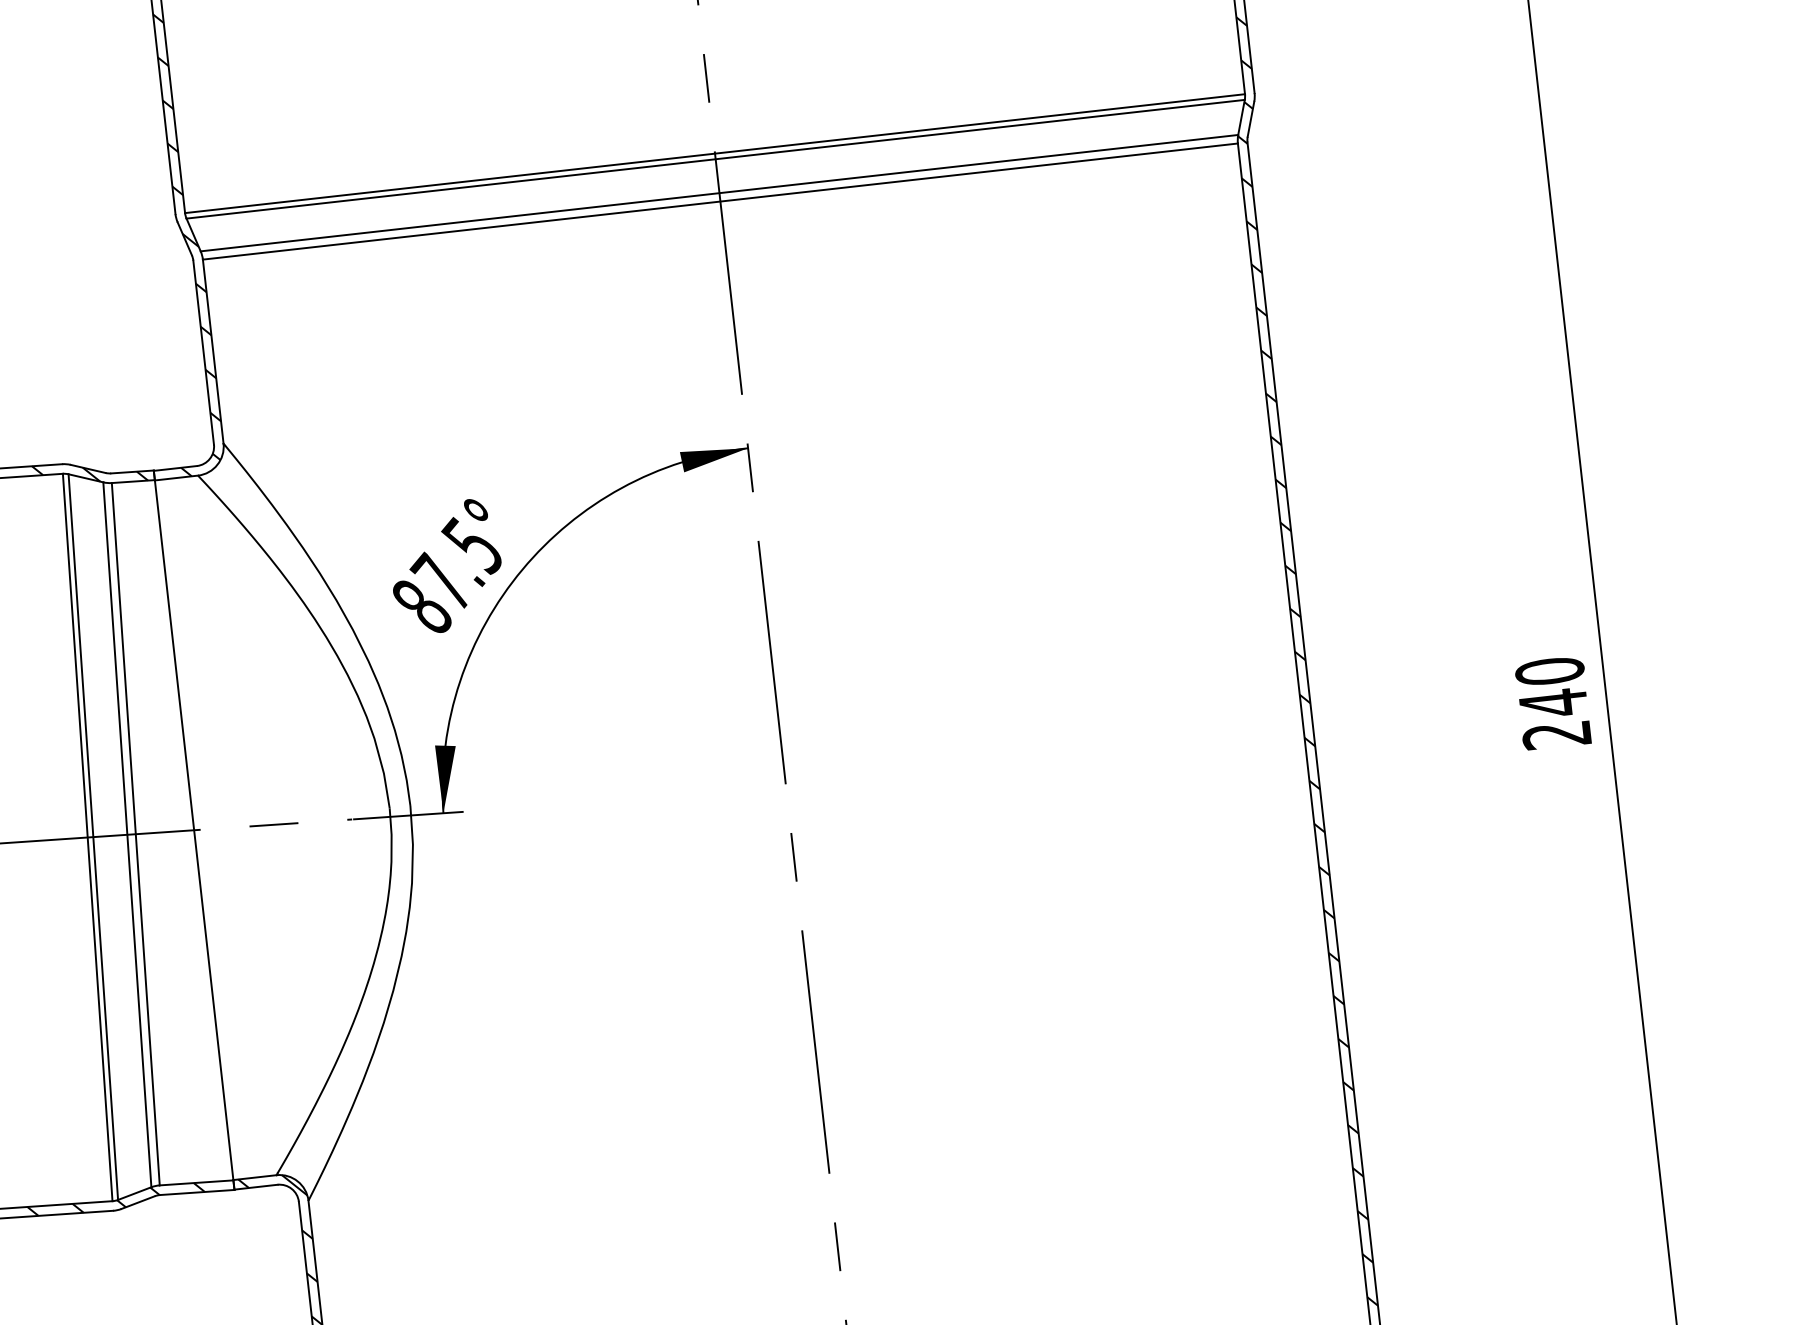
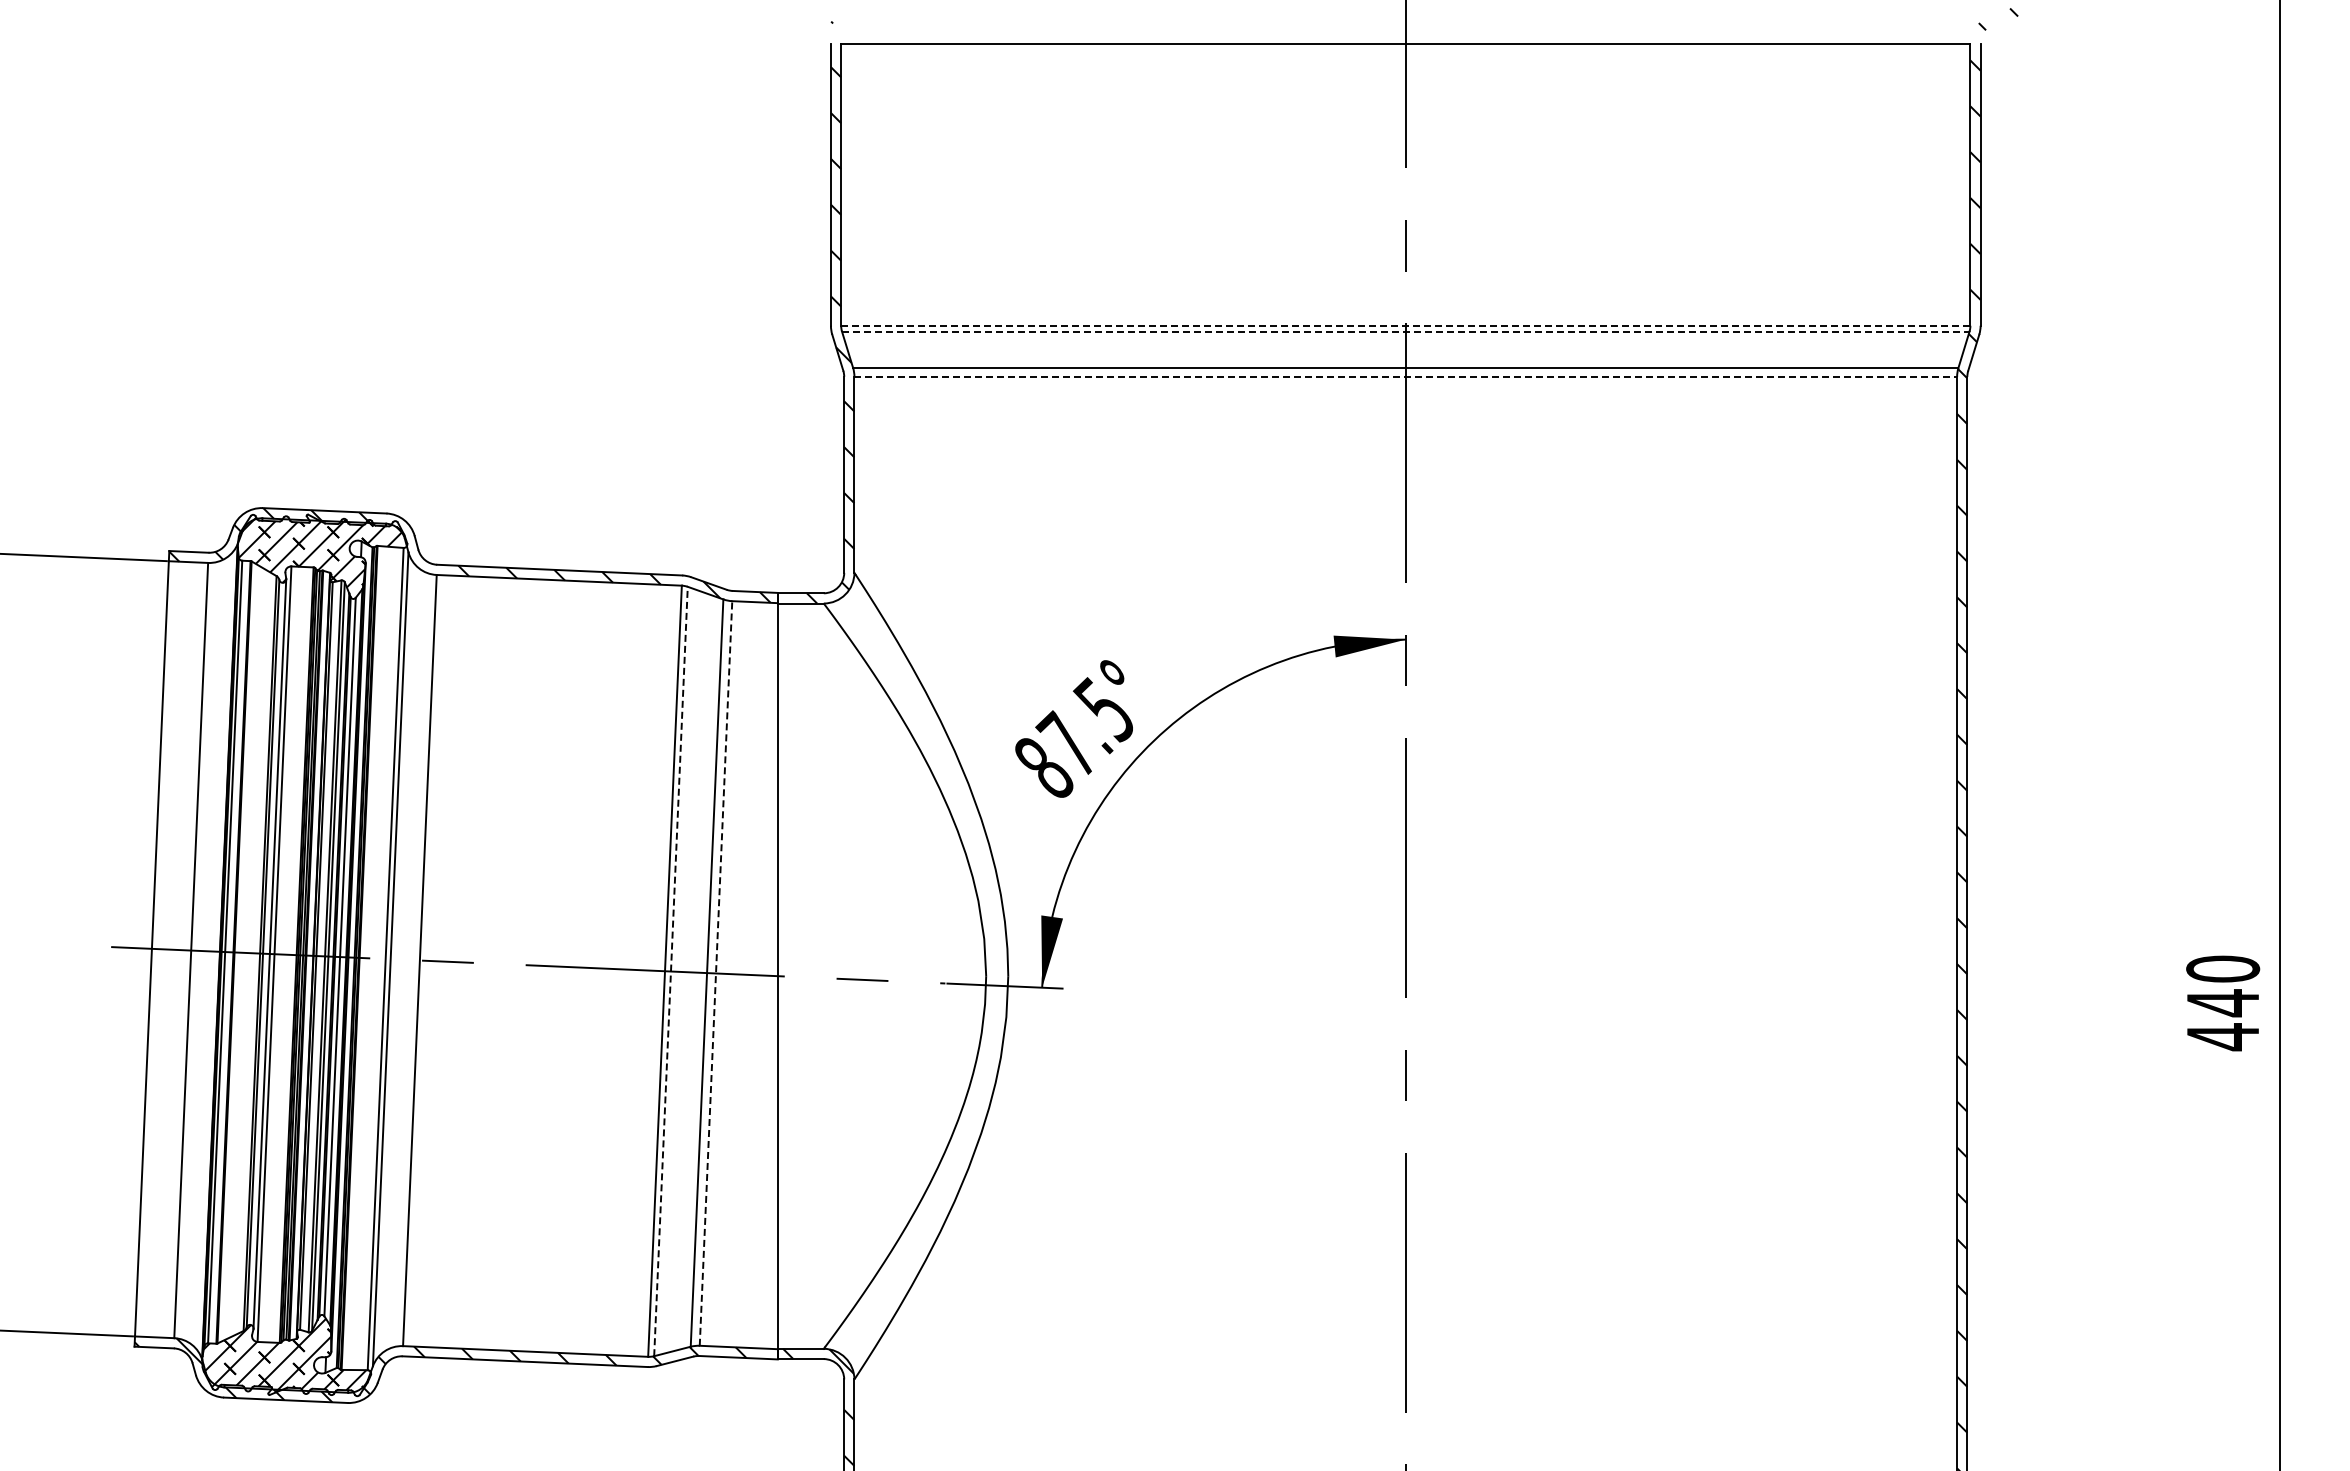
line: (714, 153) -> (1405, 325), solid -> dashed
line: (715, 159) -> (1405, 331), solid -> dashed
line: (721, 201) -> (1406, 376), solid -> dashed
text: (1556, 735) -> (2222, 1037), 240 -> 440
line: (136, 834) -> (716, 973), solid -> dashed
line: (93, 837) -> (671, 971), solid -> dashed

